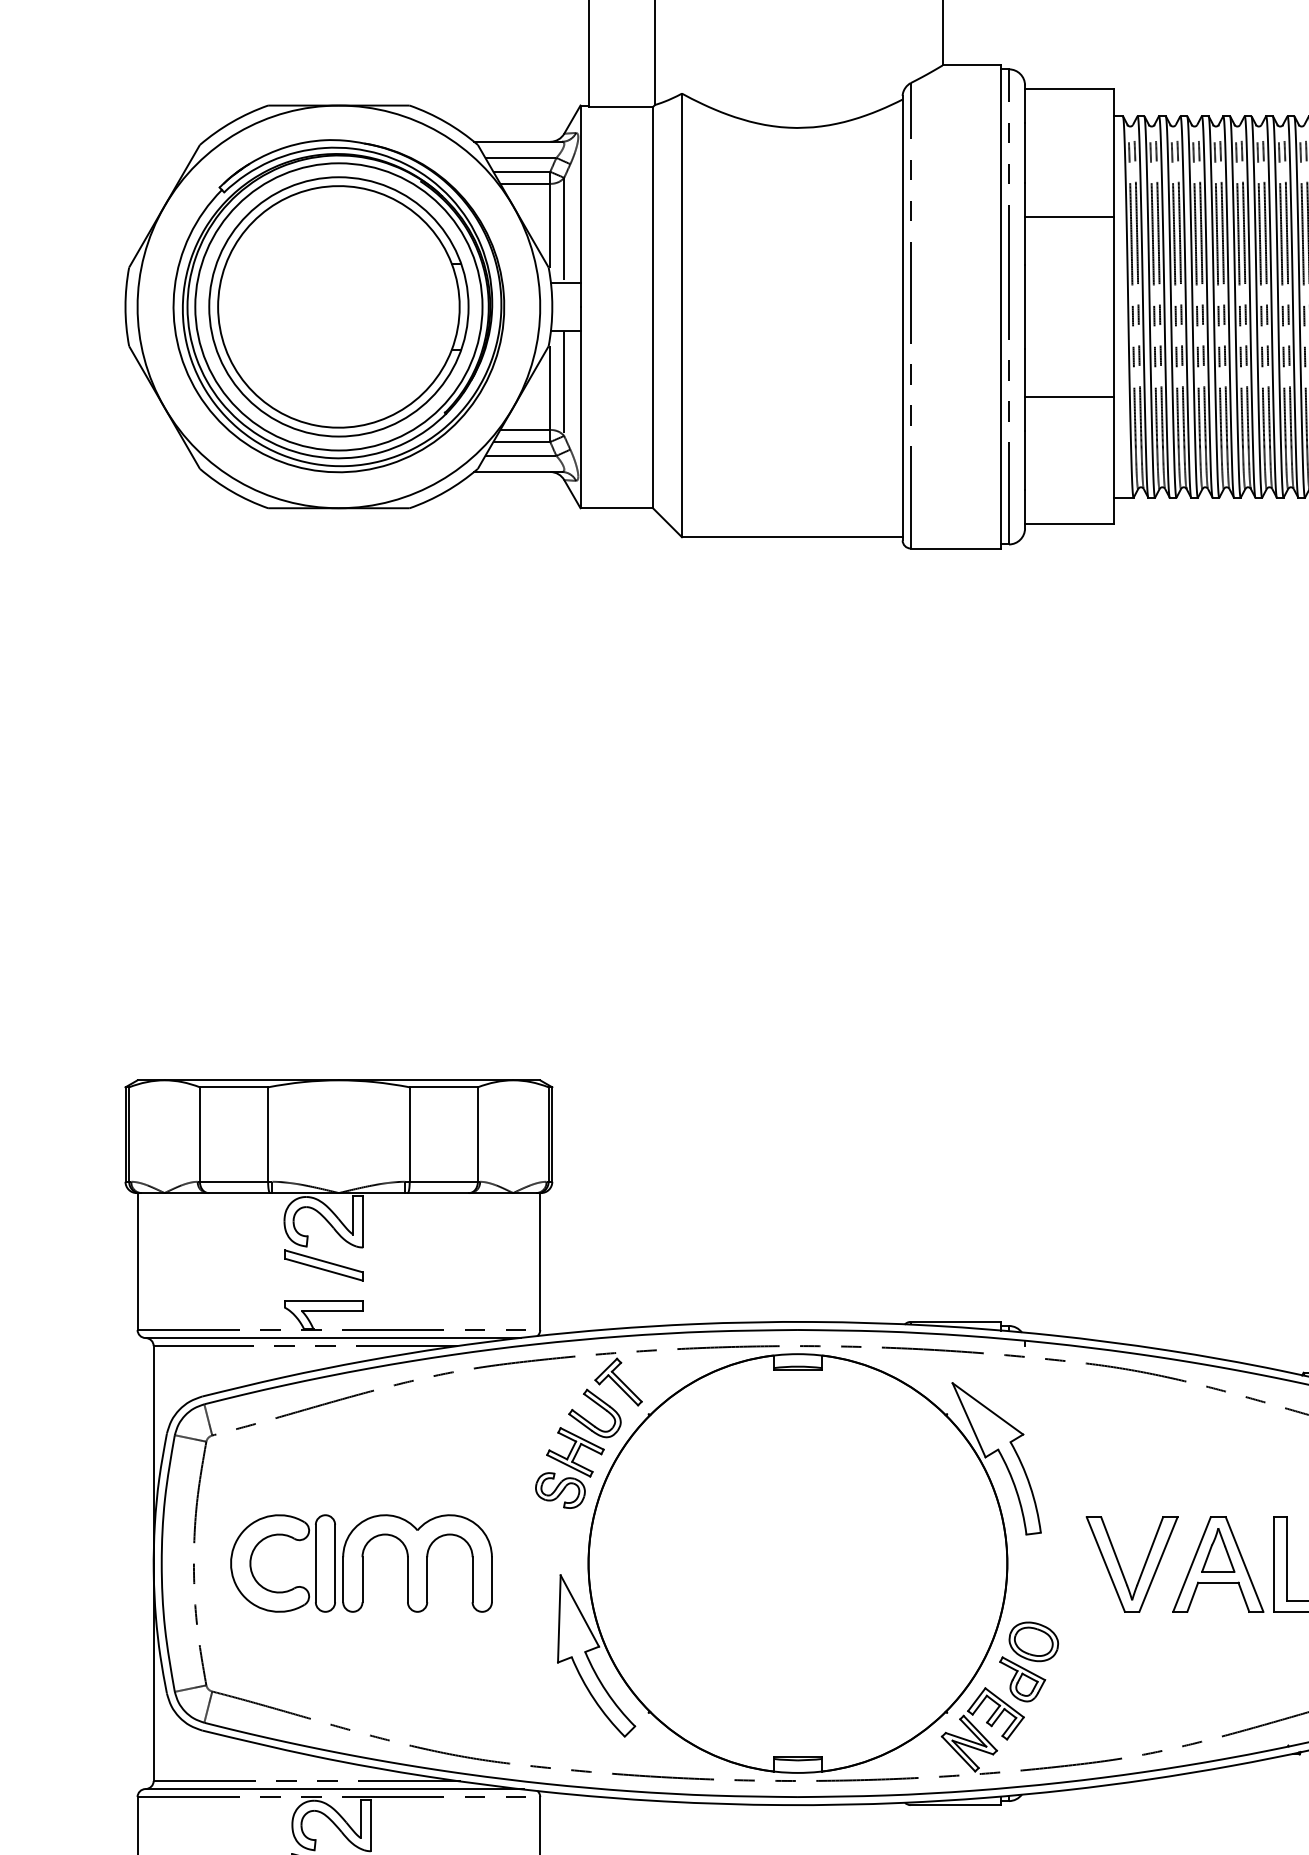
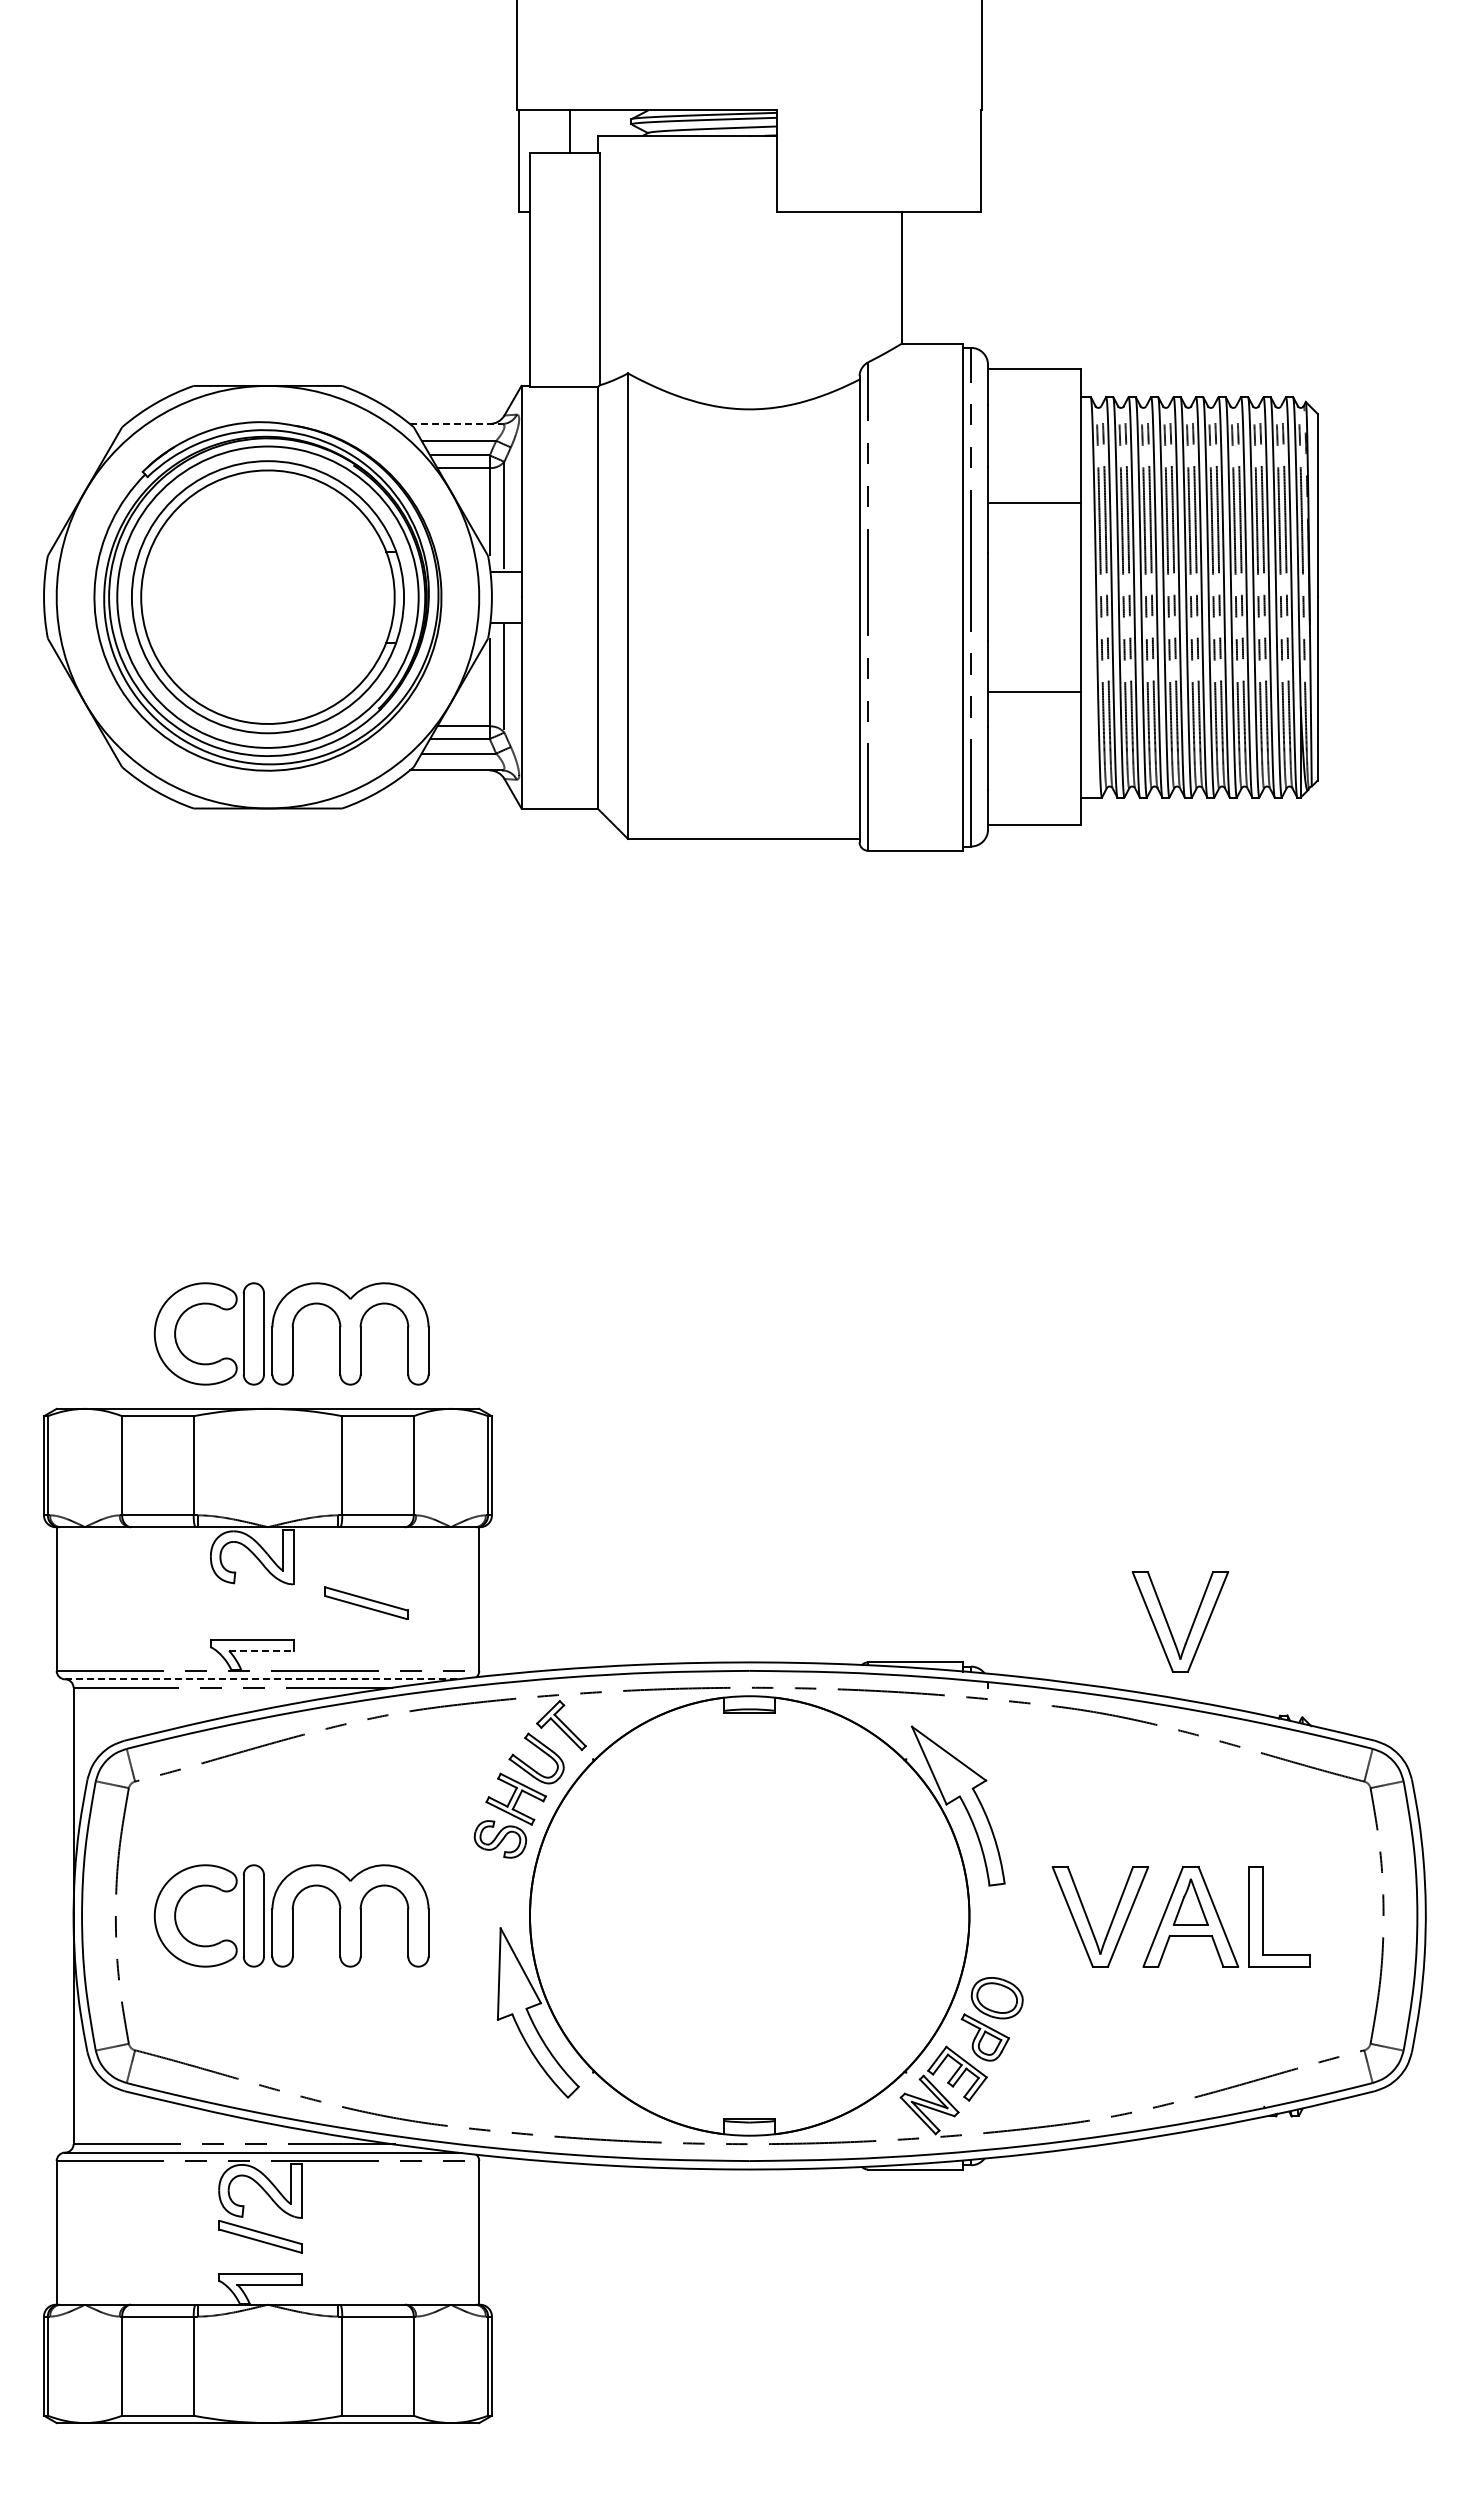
line: (518, 141) -> (456, 423), solid -> dashed
part: (361, 1008) -> (291, 1333), added
part: (324, 1264) -> (366, 1602), moved
part: (1197, 1286) -> (1169, 1625), added
line: (332, 1311) -> (261, 1651), solid -> dashed
line: (332, 1338) -> (261, 1679), solid -> dashed

